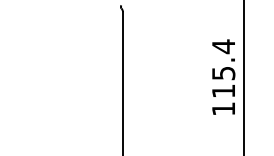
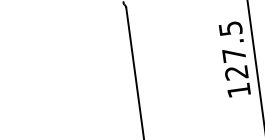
text: (223, 68) -> (233, 50), 115.4 -> 127.5

